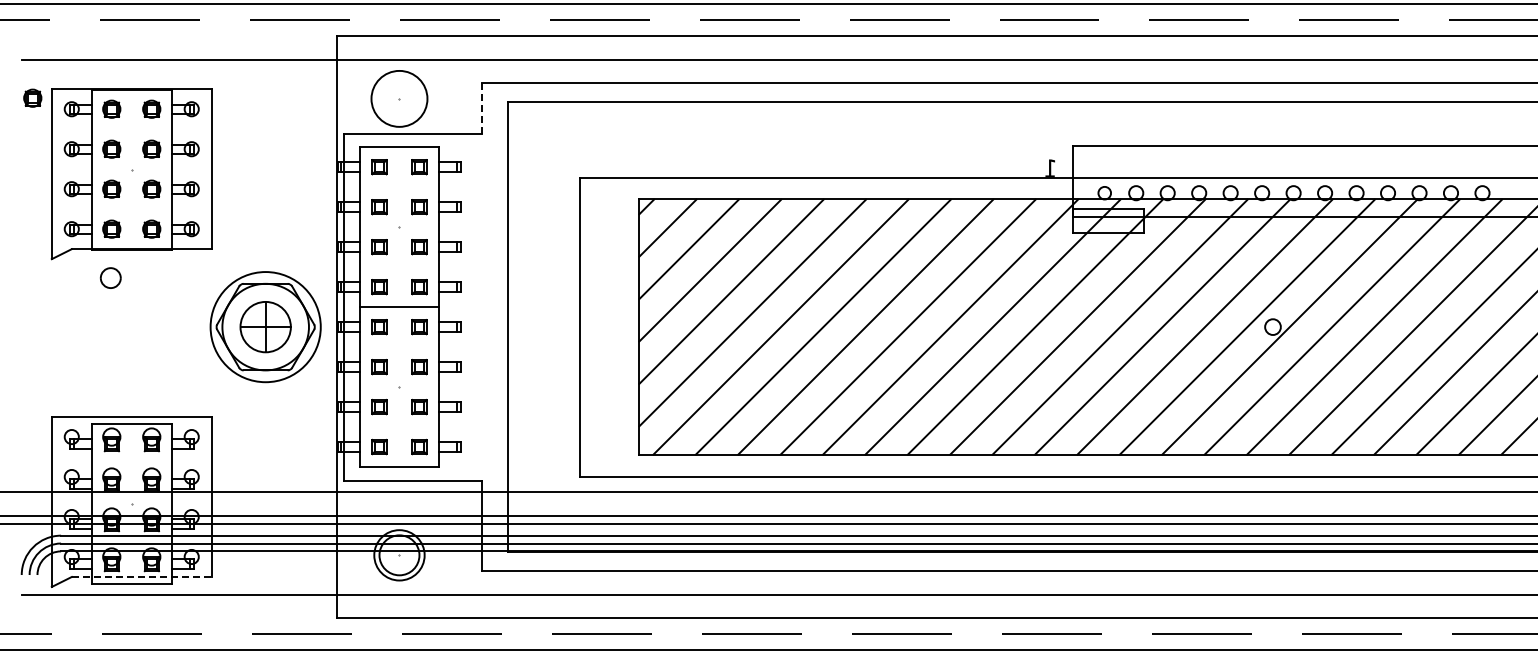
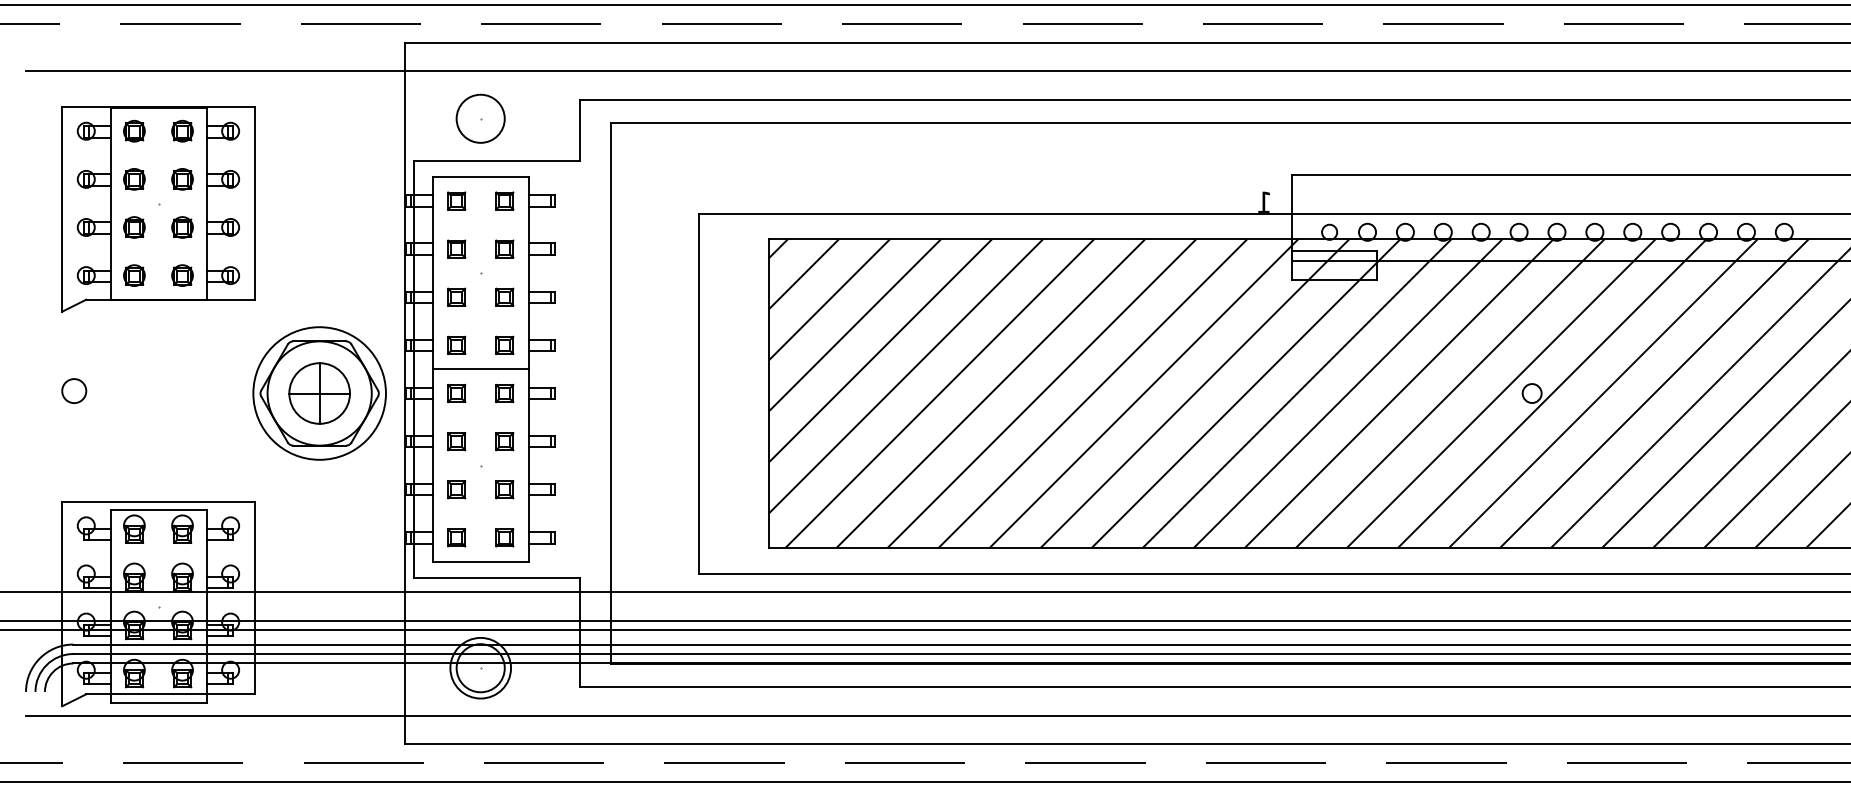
part: (32, 97) -> (38, 117), removed
circle: (399, 98) -> (480, 118), size x0.71
line: (482, 108) -> (580, 130), dashed -> solid
part: (110, 277) -> (73, 390), moved
line: (141, 576) -> (170, 693), dashed -> solid

